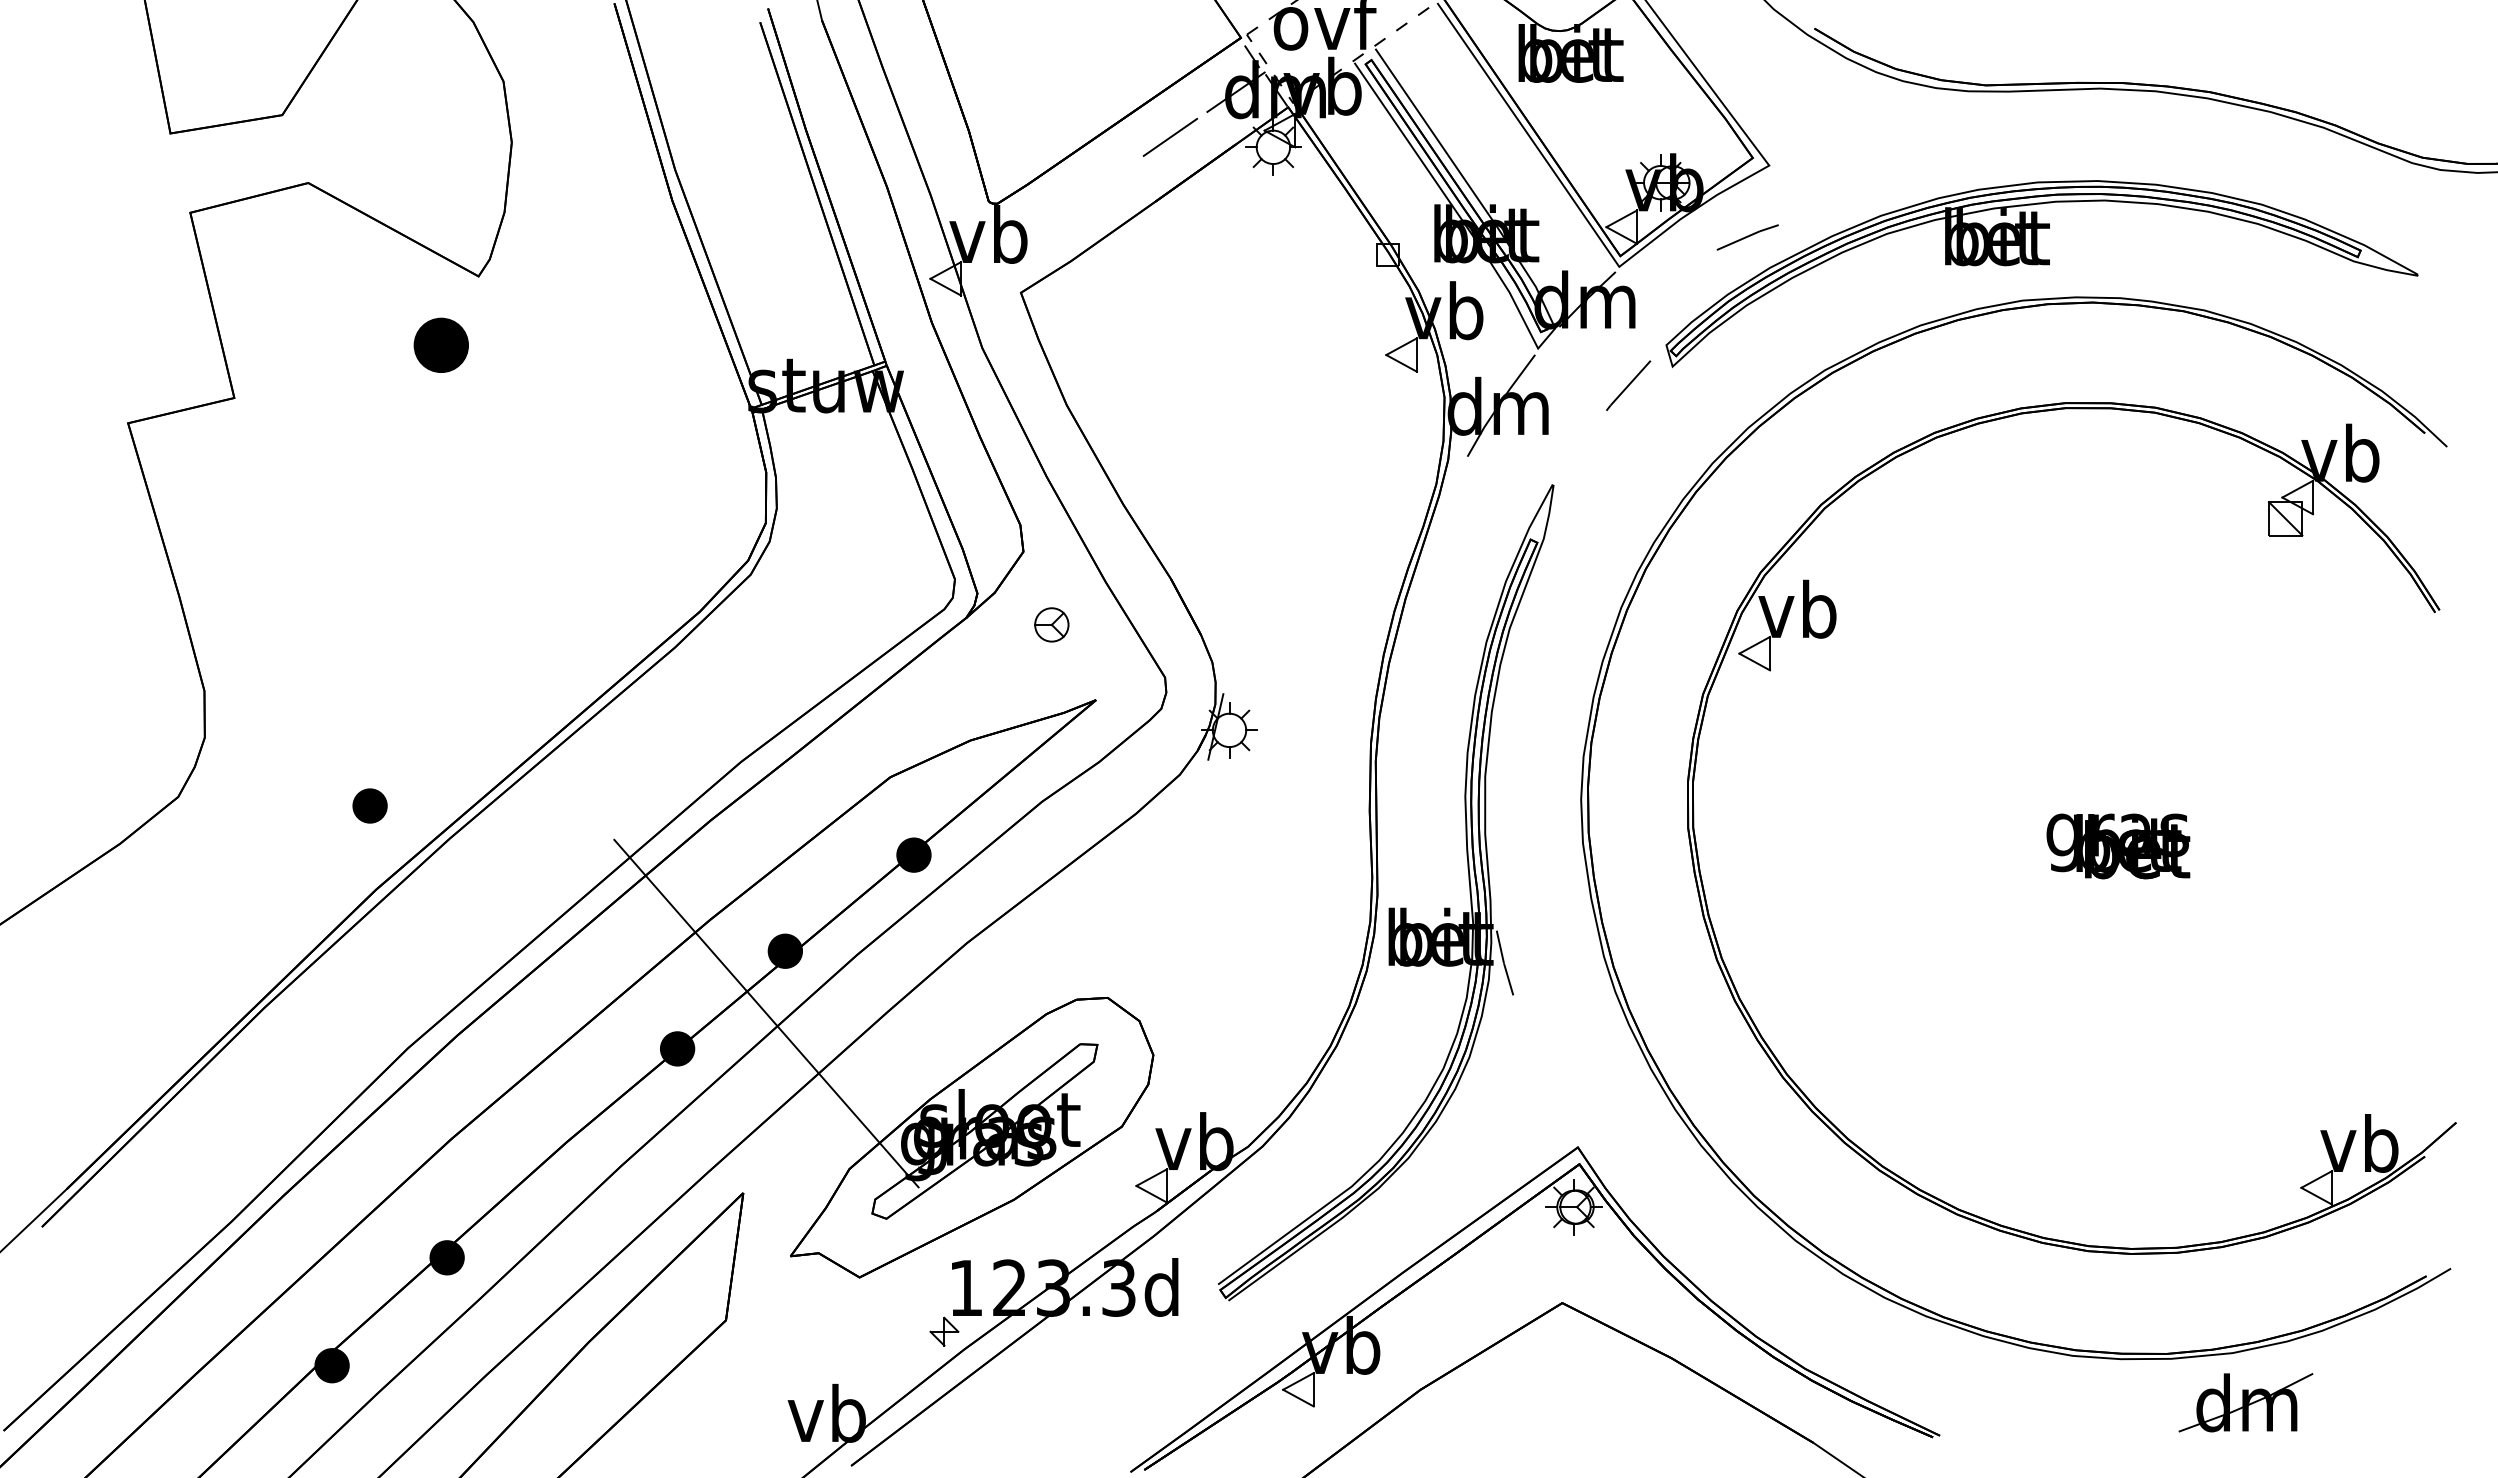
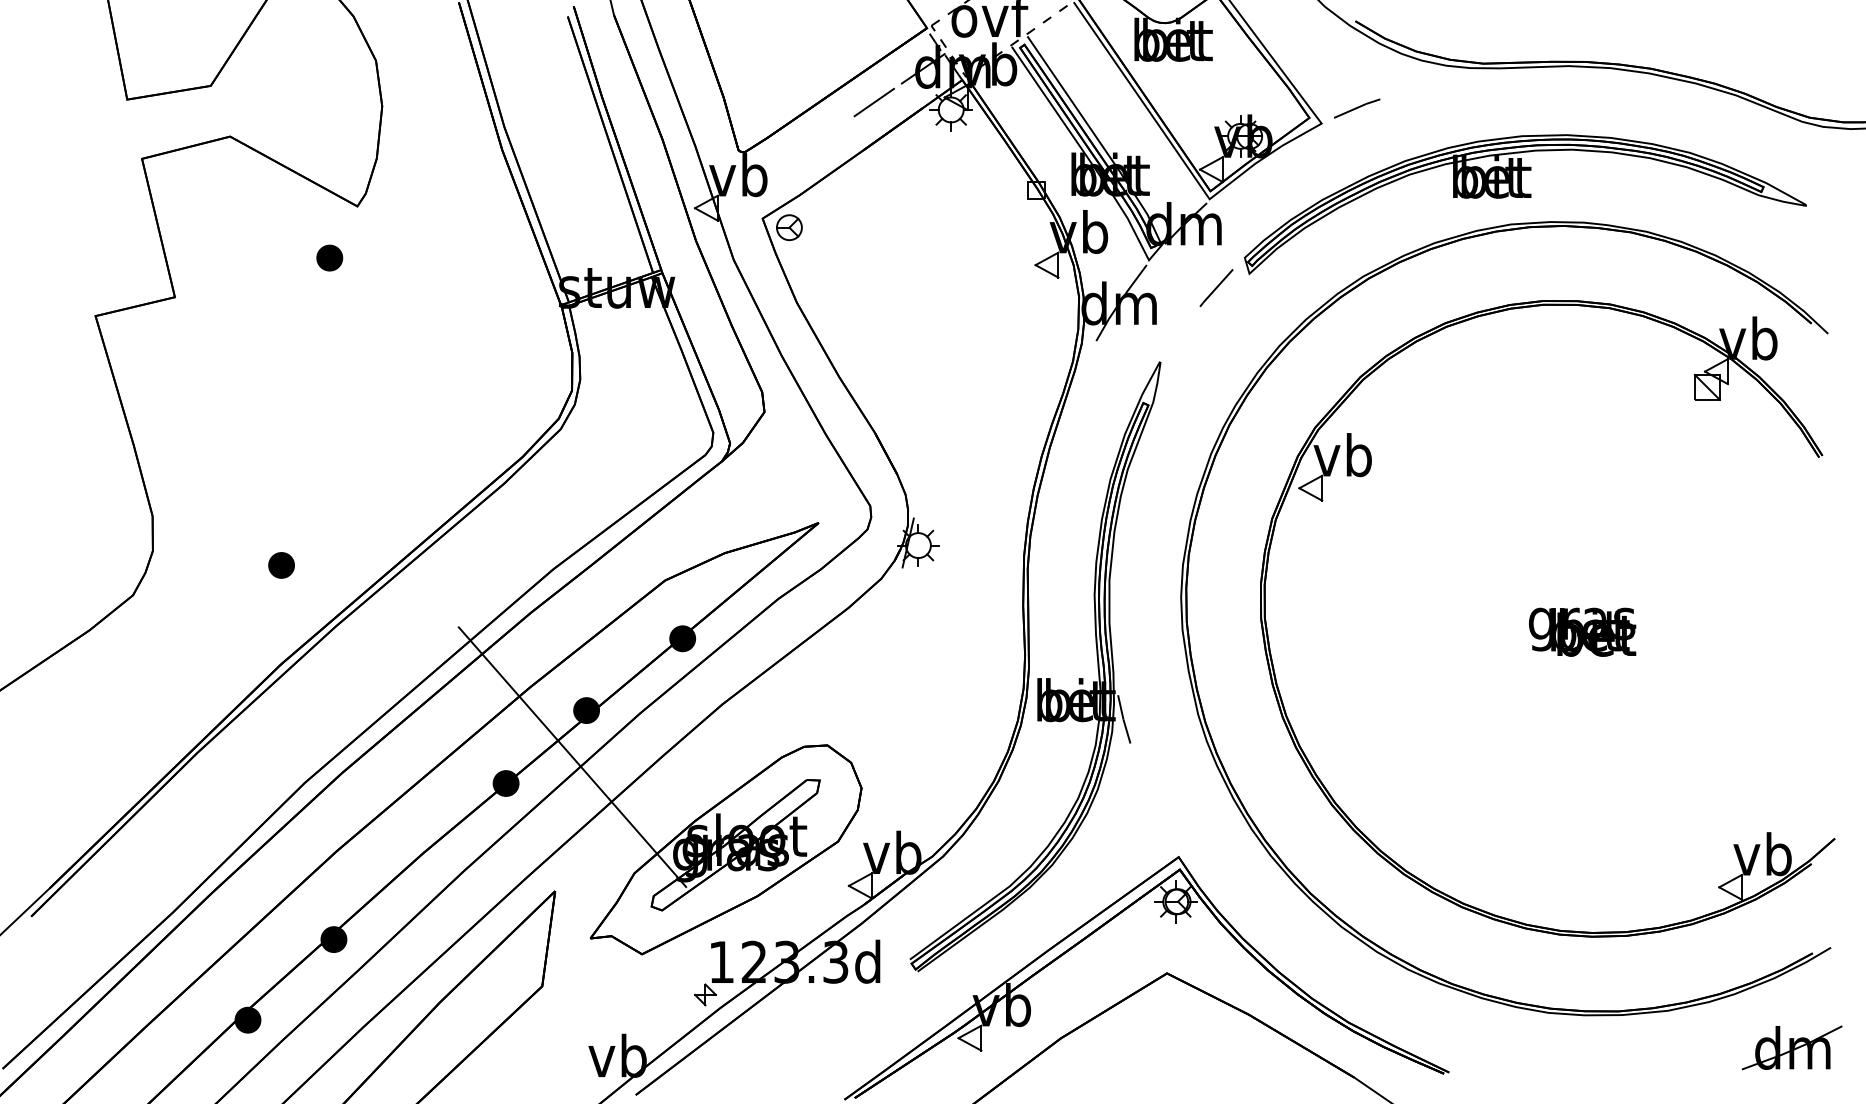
line: (1747, 237) -> (1356, 108), moved
part: (441, 345) -> (329, 258), size x0.62
part: (1051, 624) -> (789, 227), moved
part: (369, 805) -> (281, 565), moved
part: (2245, 1402) -> (1791, 1047), moved

